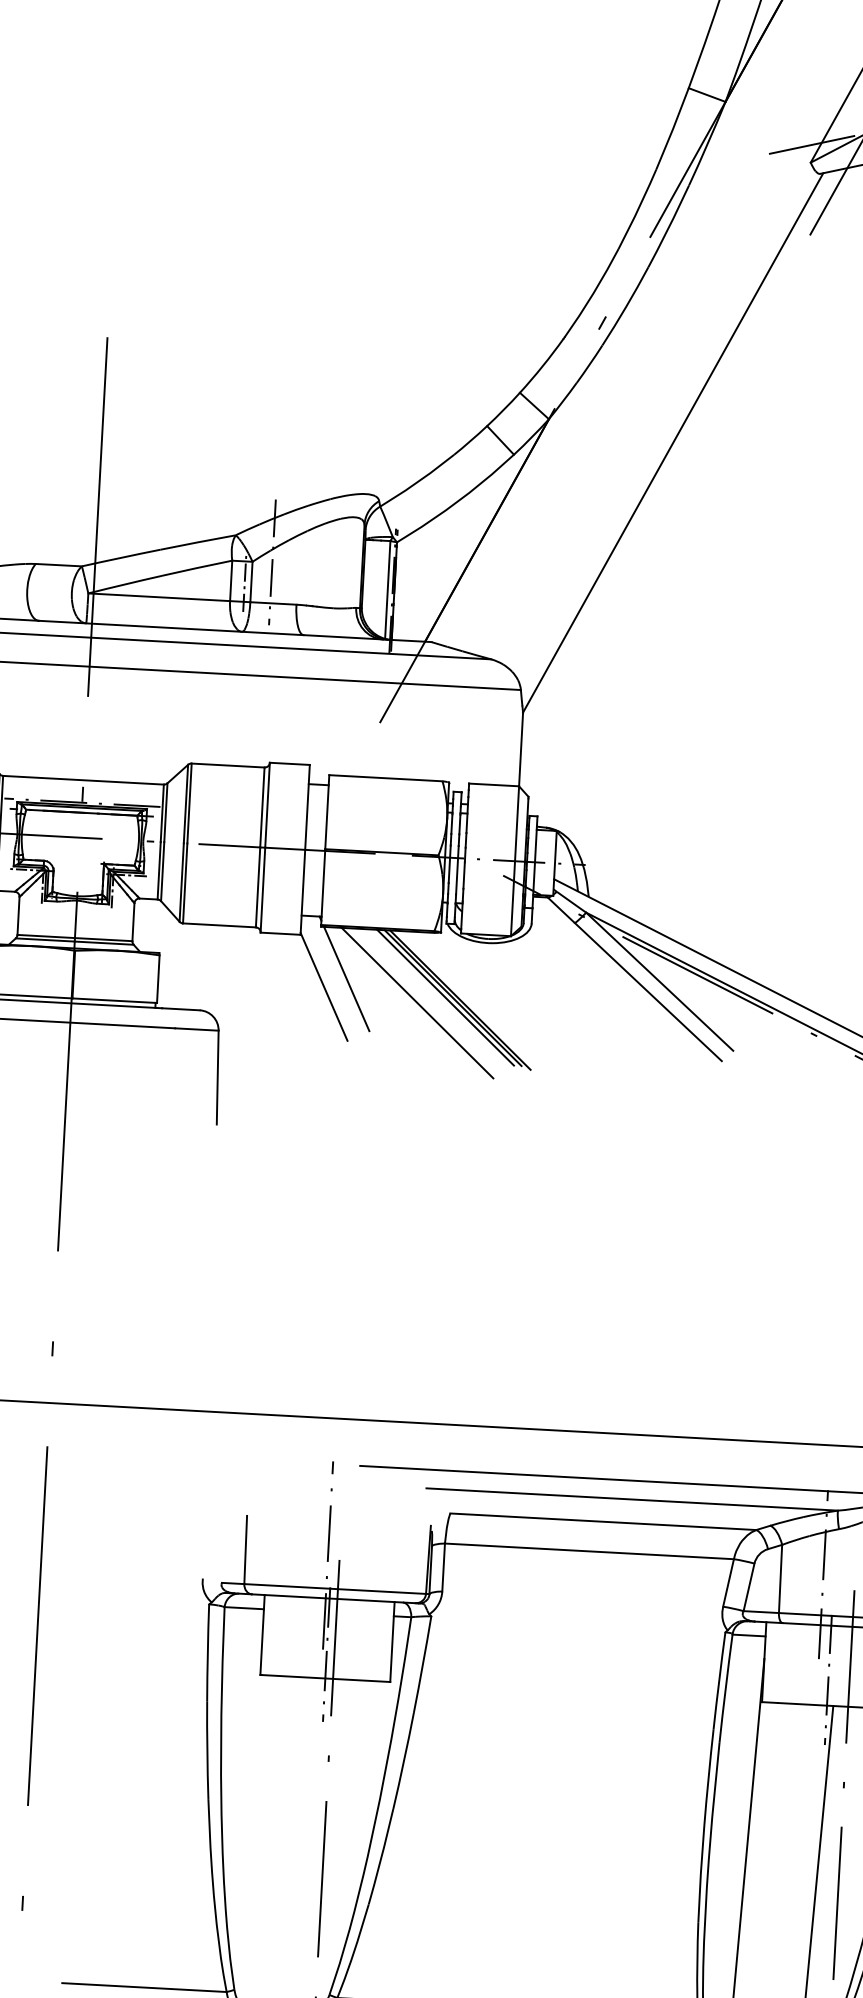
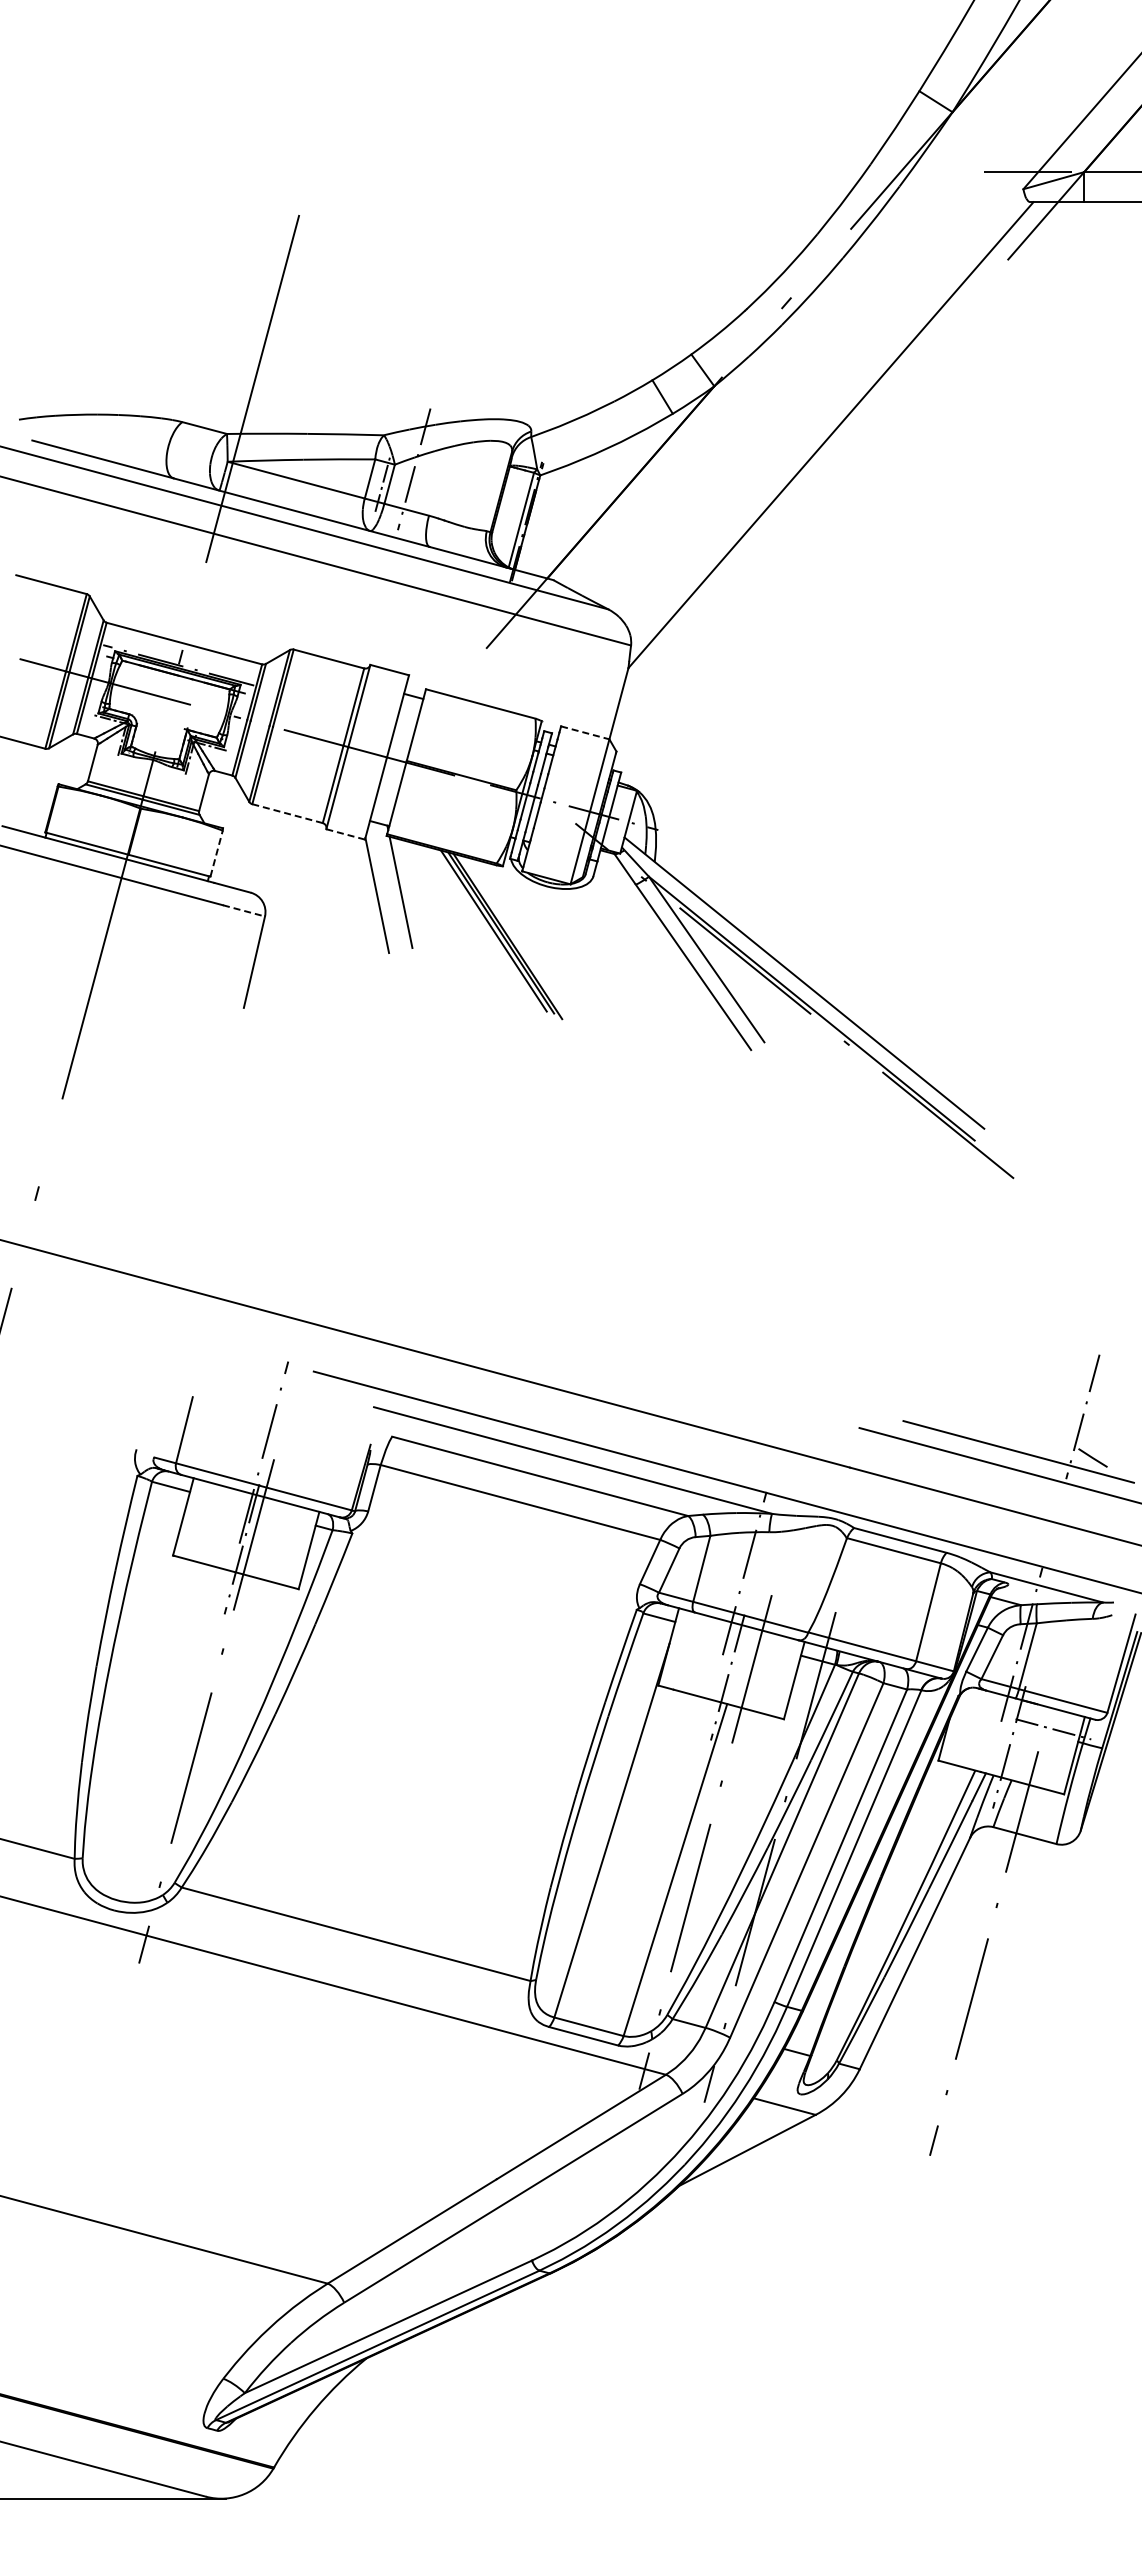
line: (494, 784) -> (585, 732), solid -> dashed
line: (219, 925) -> (287, 813), solid -> dashed
line: (280, 933) -> (345, 834), solid -> dashed
line: (158, 979) -> (216, 853), solid -> dashed
line: (417, 1003) -> (465, 930), removed
line: (197, 1029) -> (244, 910), solid -> dashed

